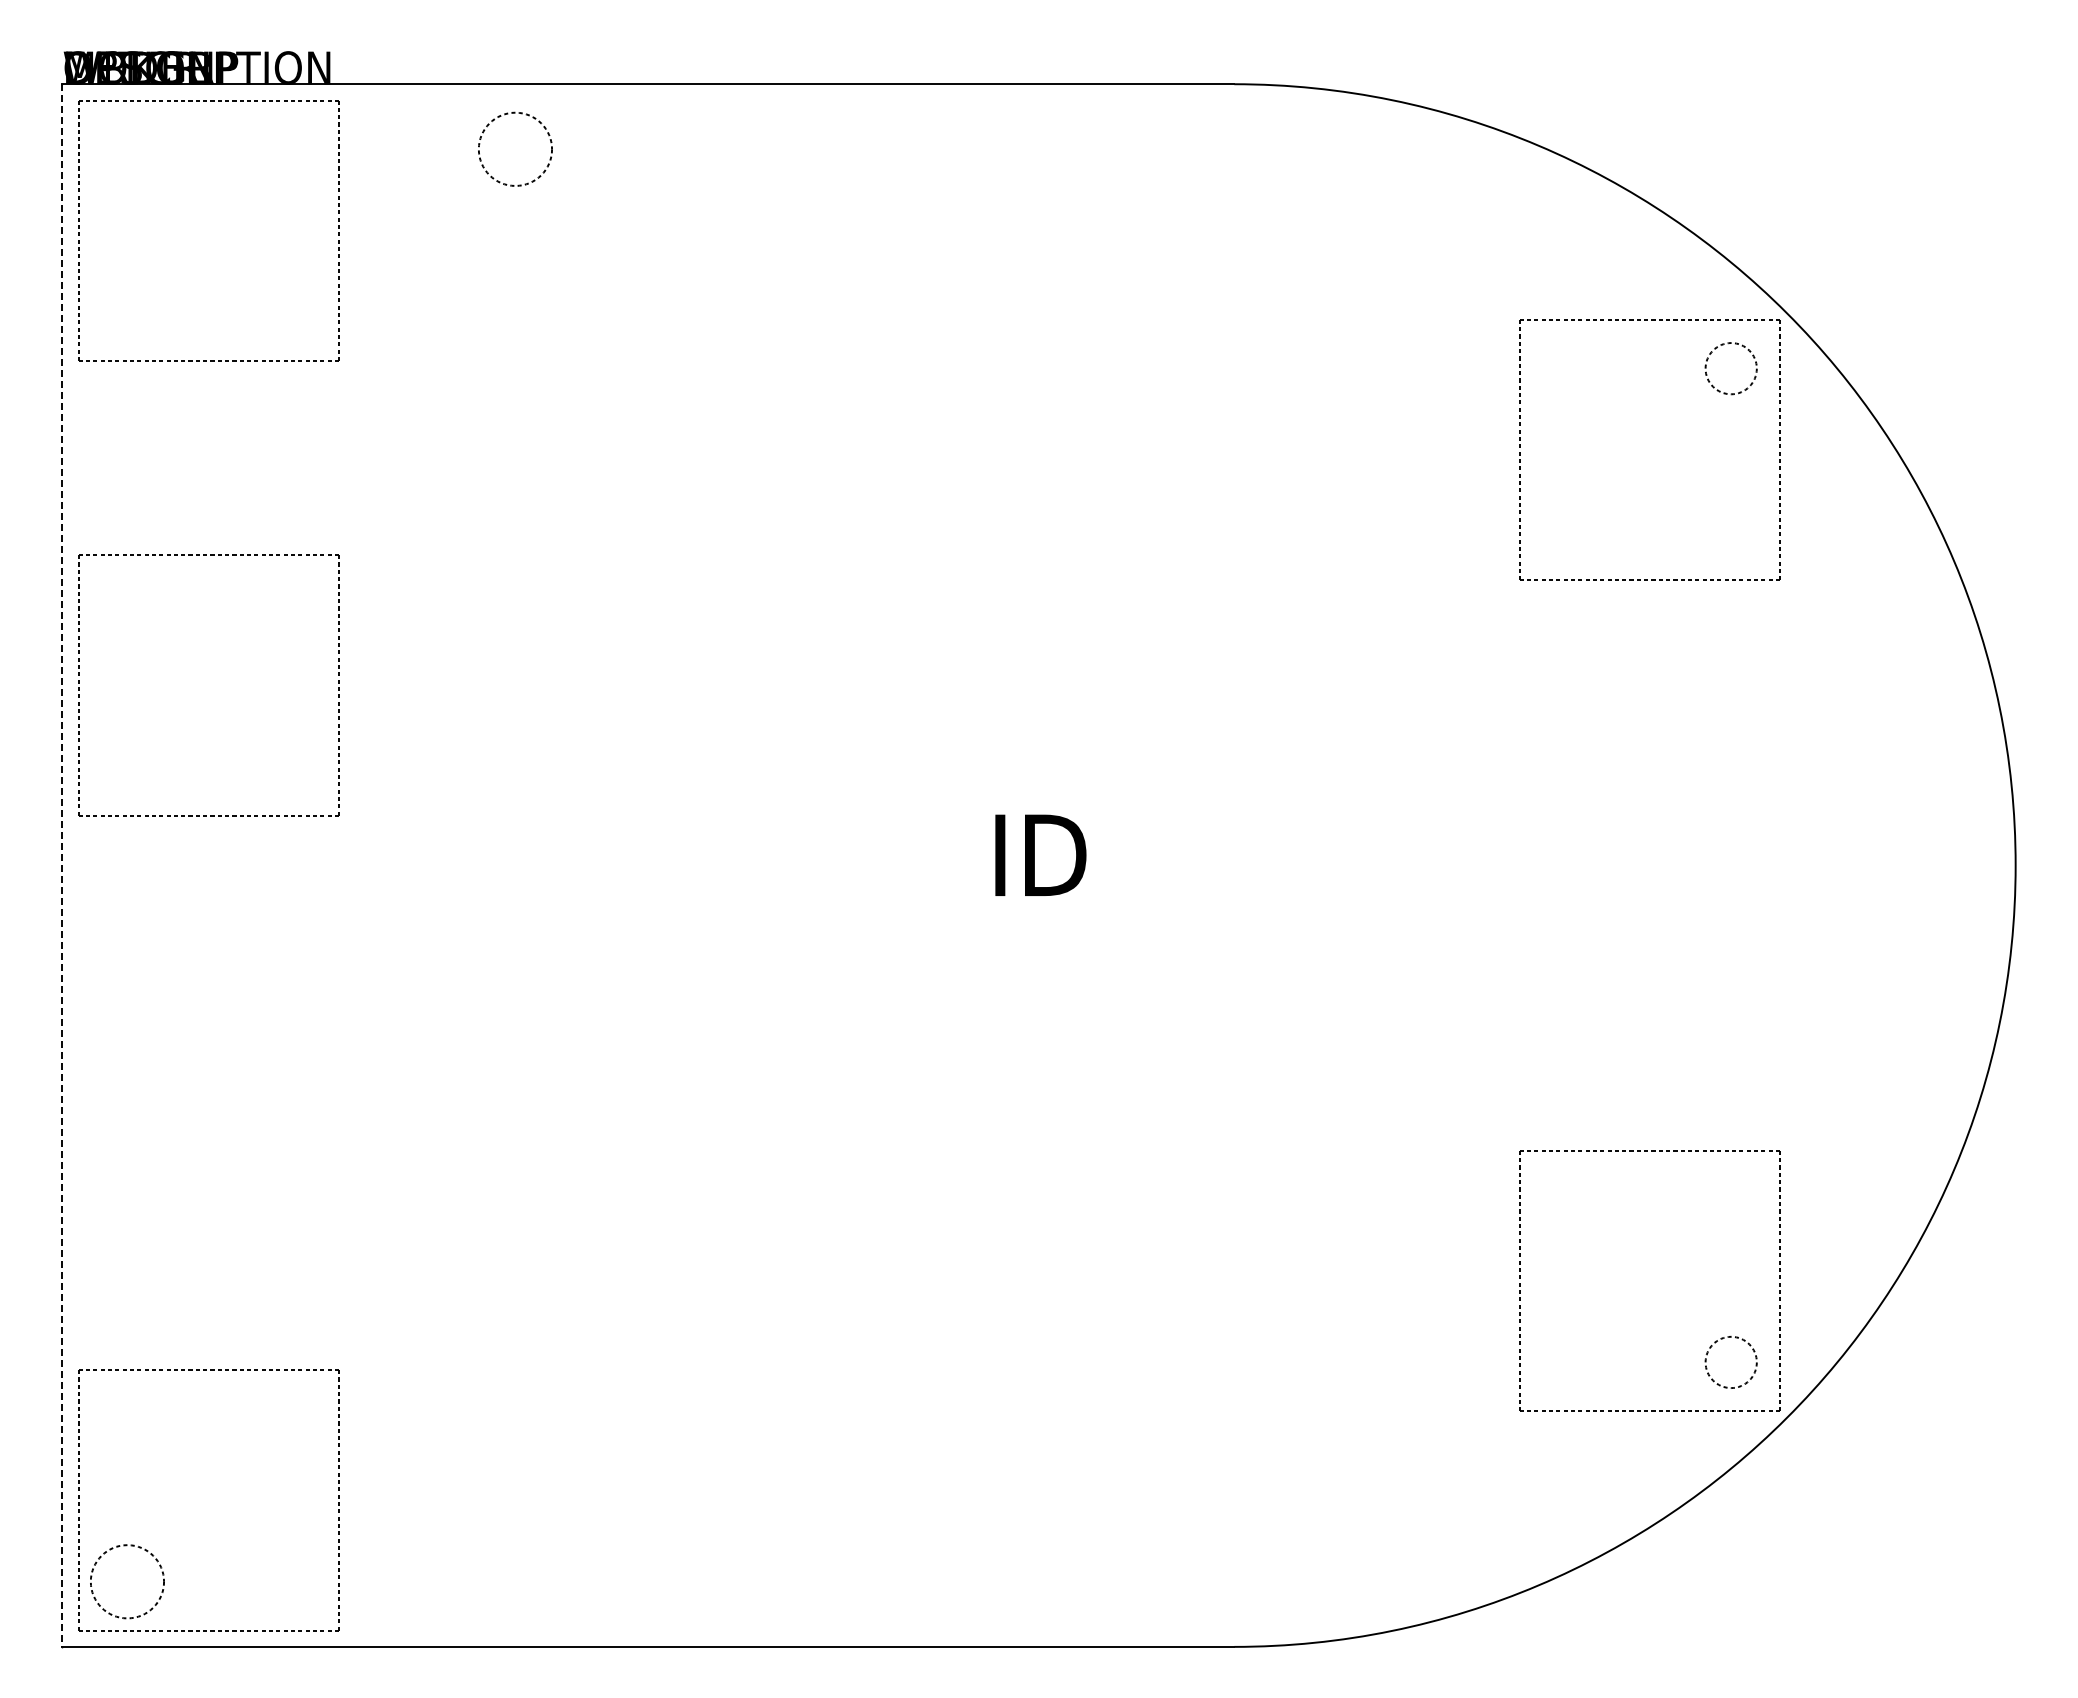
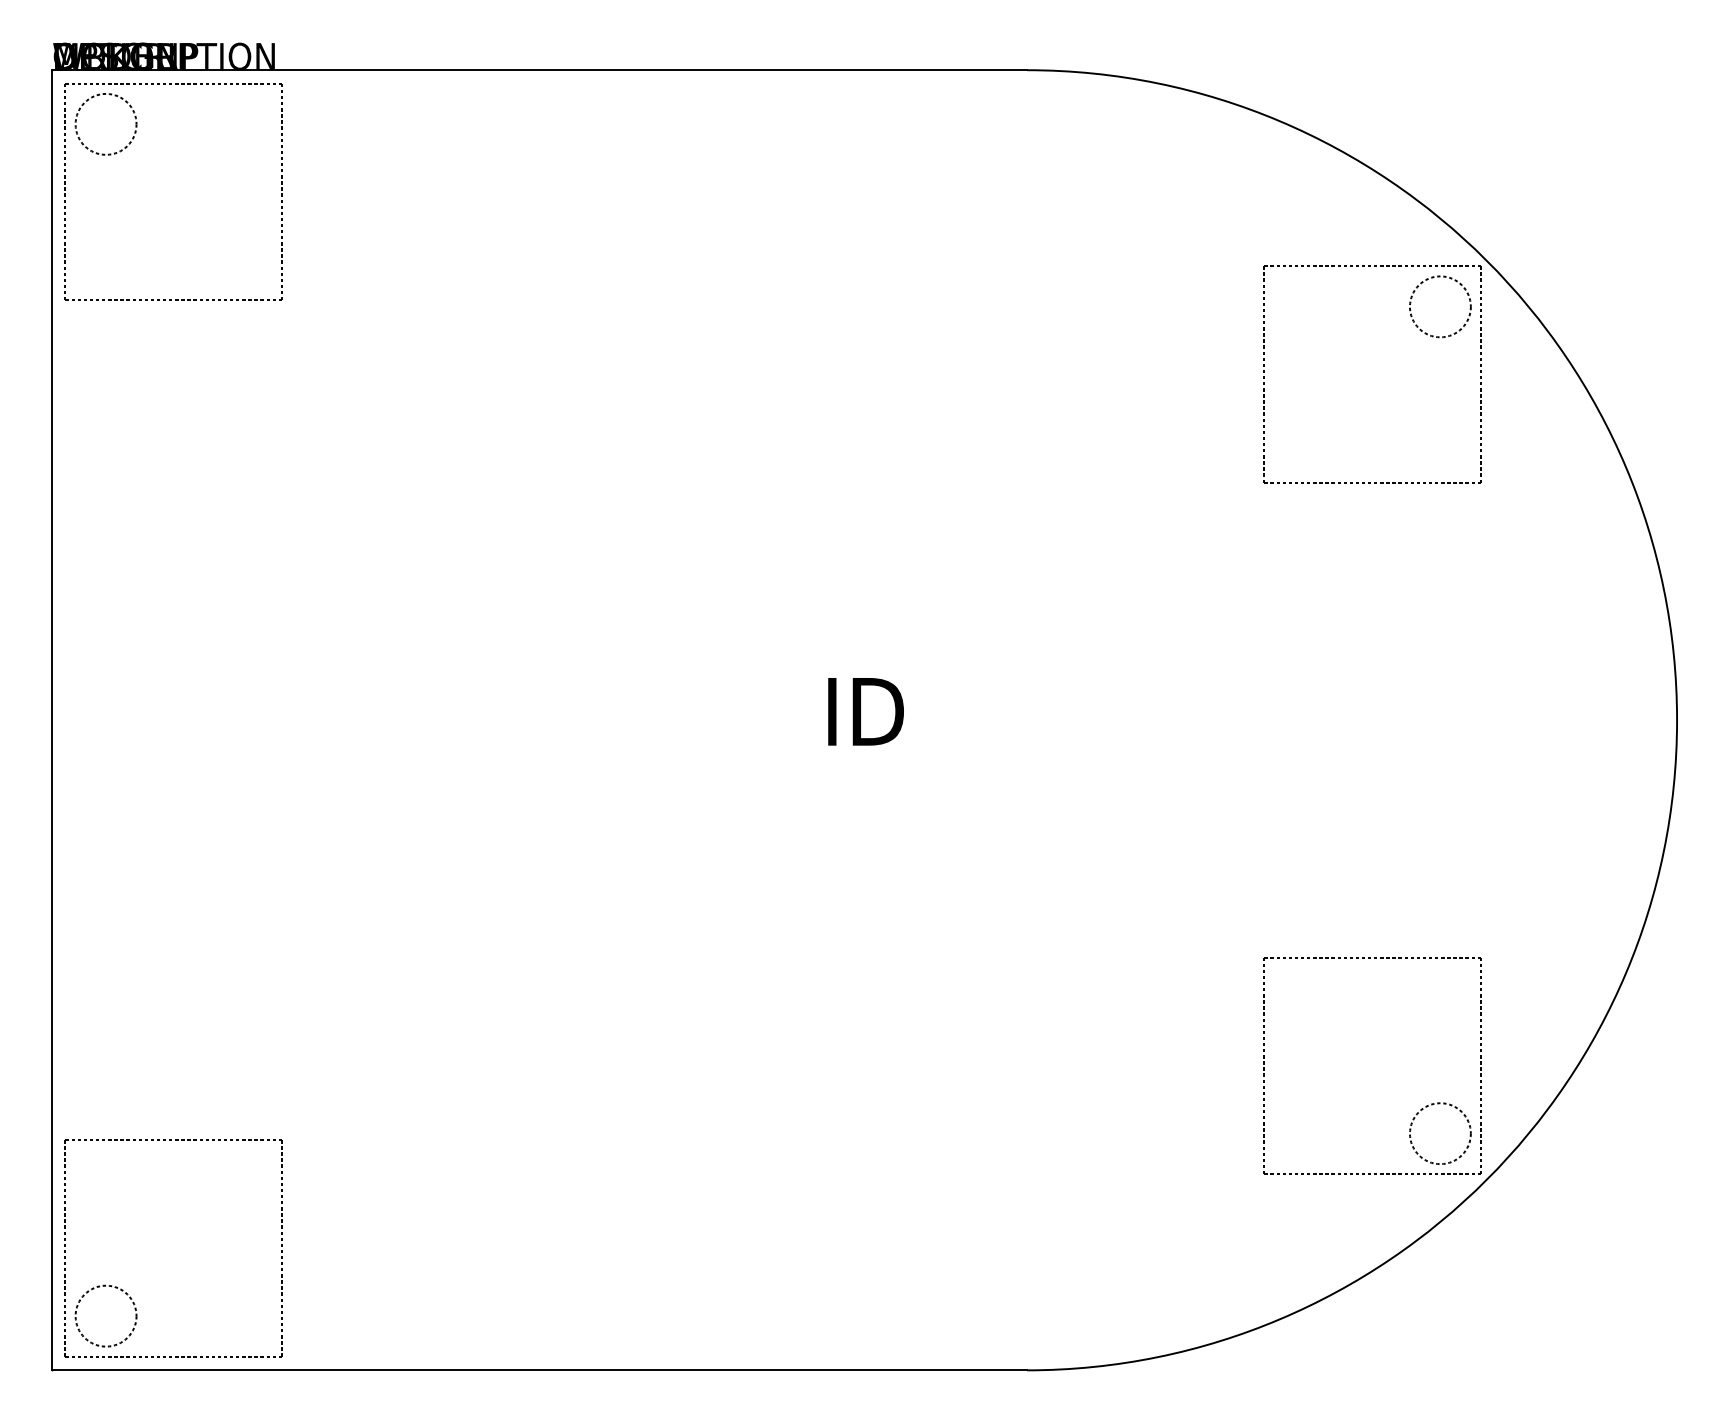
circle: (515, 148) -> (106, 123), moved
circle: (1730, 368) -> (1439, 306), size x1.43
part: (79, 683) -> (66, 568), removed
line: (62, 866) -> (52, 721), dashed -> solid
circle: (1730, 1362) -> (1439, 1133), size x1.43

